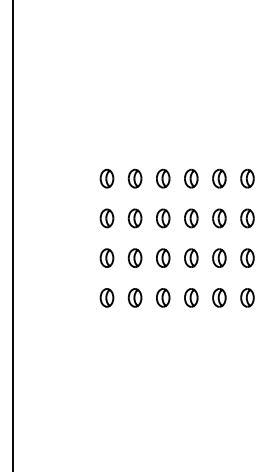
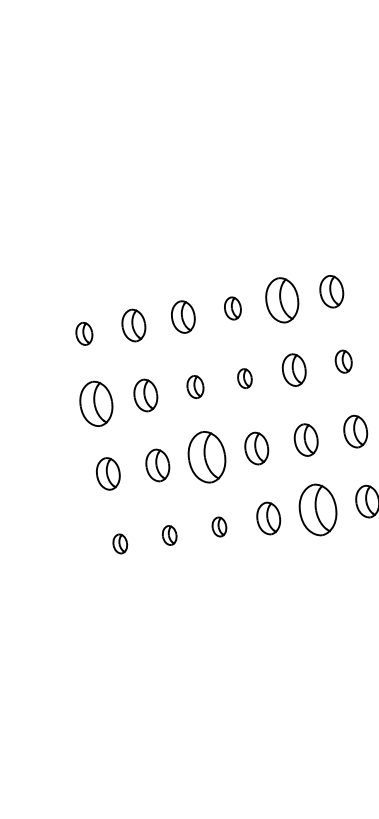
part: (106, 178) -> (83, 333), size x0.7
part: (191, 178) -> (233, 308), size x0.7
part: (219, 178) -> (282, 299), size x1.4
part: (106, 218) -> (95, 404), size x1.4
part: (163, 218) -> (195, 387), size x0.7
part: (191, 218) -> (245, 378), size x0.6
part: (247, 218) -> (343, 361), size x0.7
part: (163, 257) -> (207, 455), size x1.6
part: (106, 297) -> (119, 543), size x0.6
part: (134, 297) -> (168, 534), size x0.6
part: (163, 297) -> (219, 526), size x0.6
part: (219, 297) -> (318, 509), size x1.6

